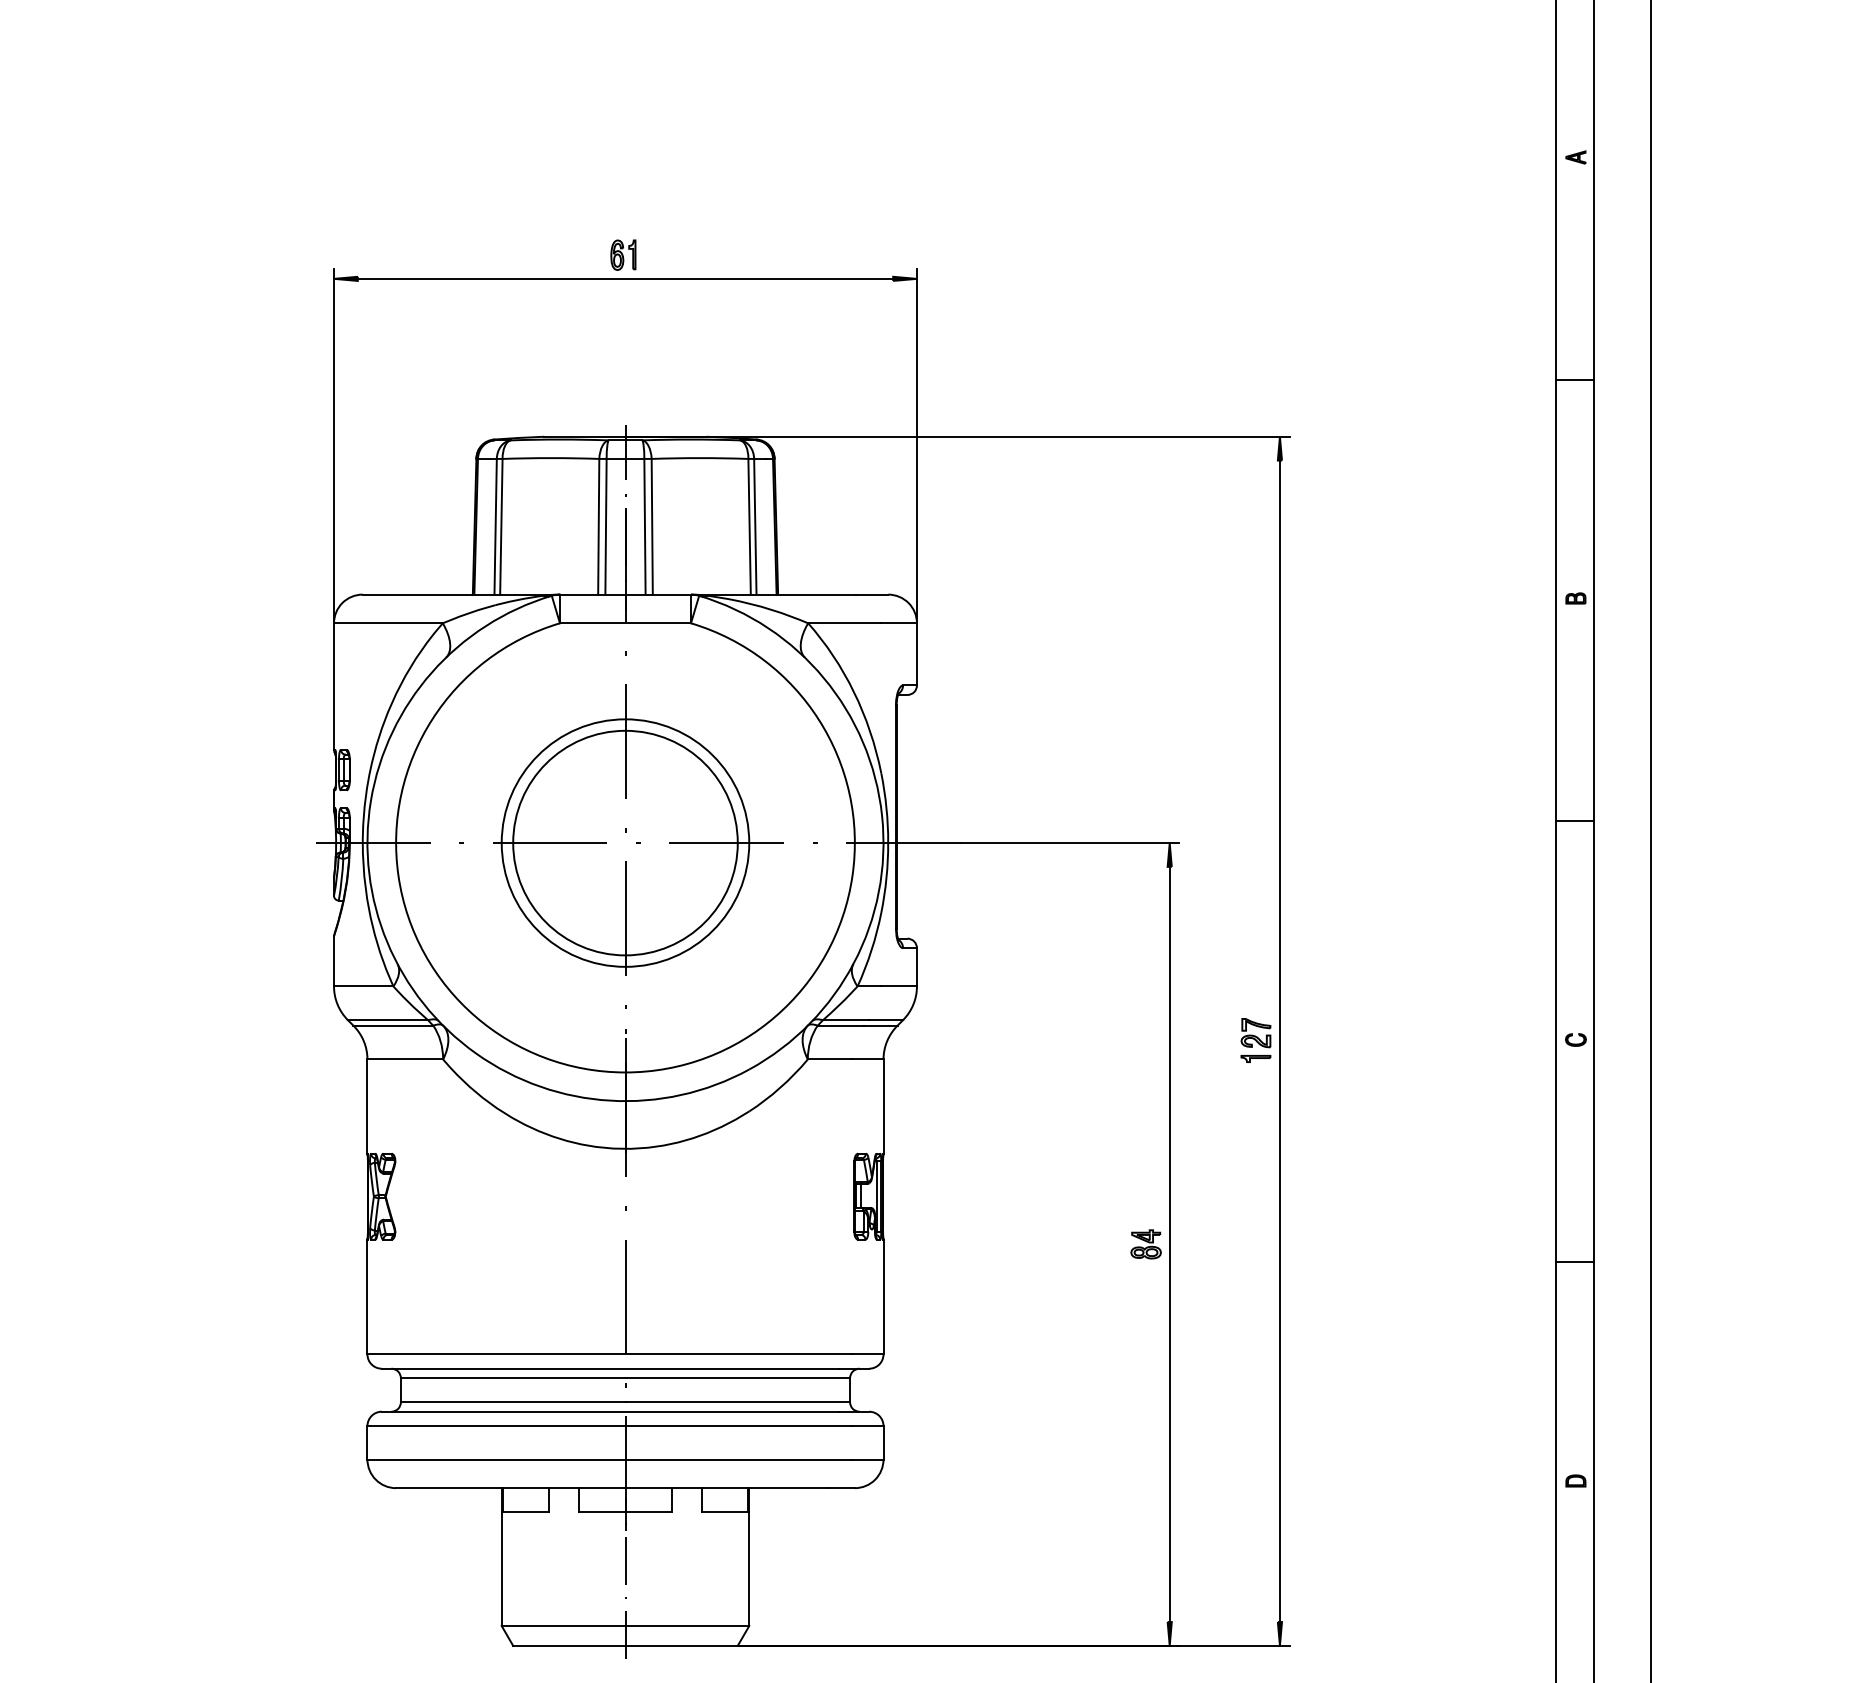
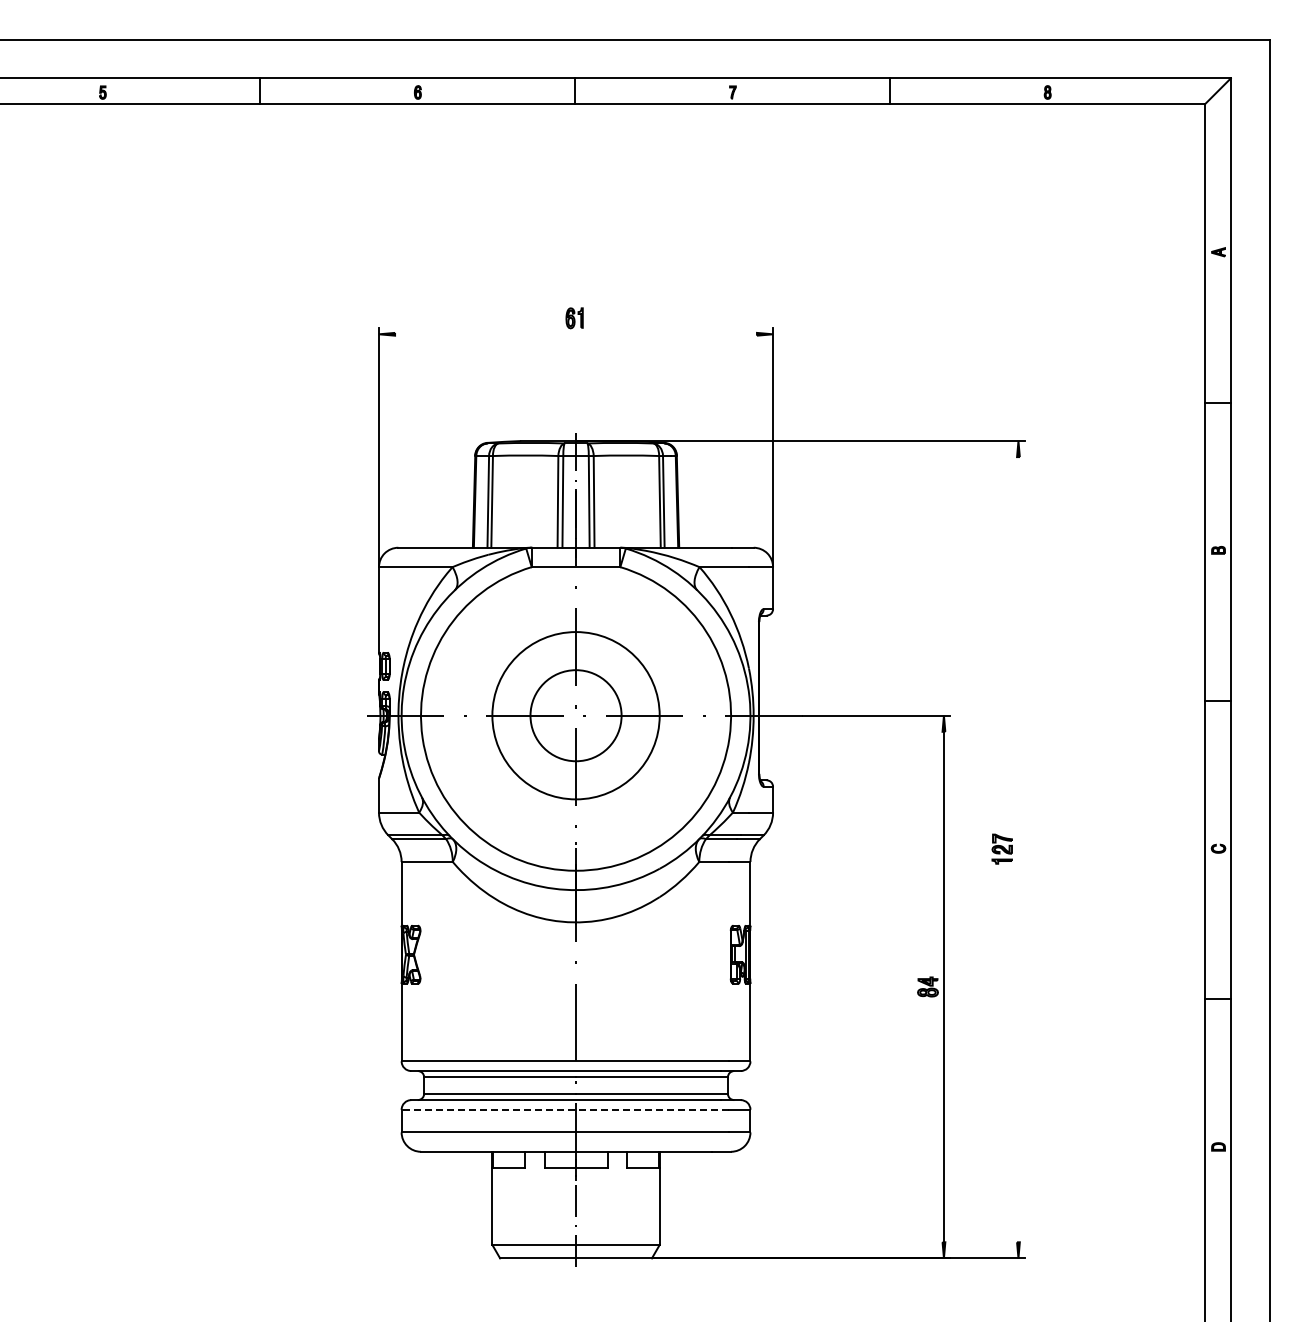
line: (626, 279) -> (576, 334), removed
circle: (624, 842) -> (575, 715), size x0.6
line: (1280, 1040) -> (1018, 849), removed
line: (609, 1425) -> (565, 1109), solid -> dashed

